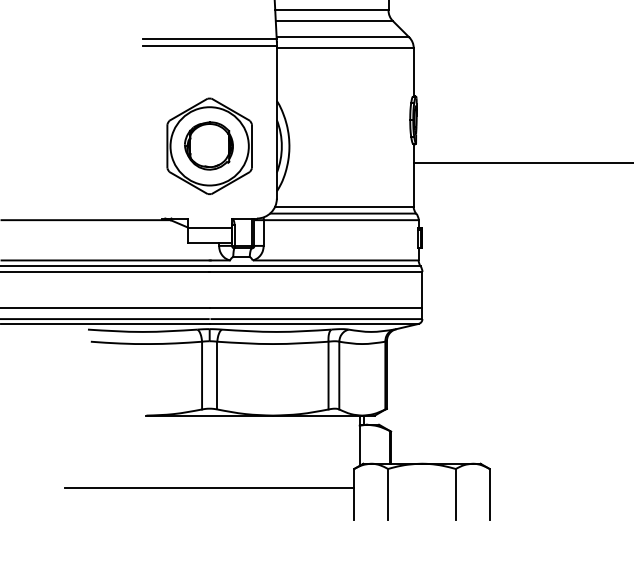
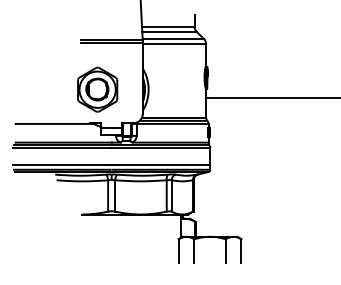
part: (209, 145) -> (97, 89), moved
line: (209, 488) -> (111, 248), removed

